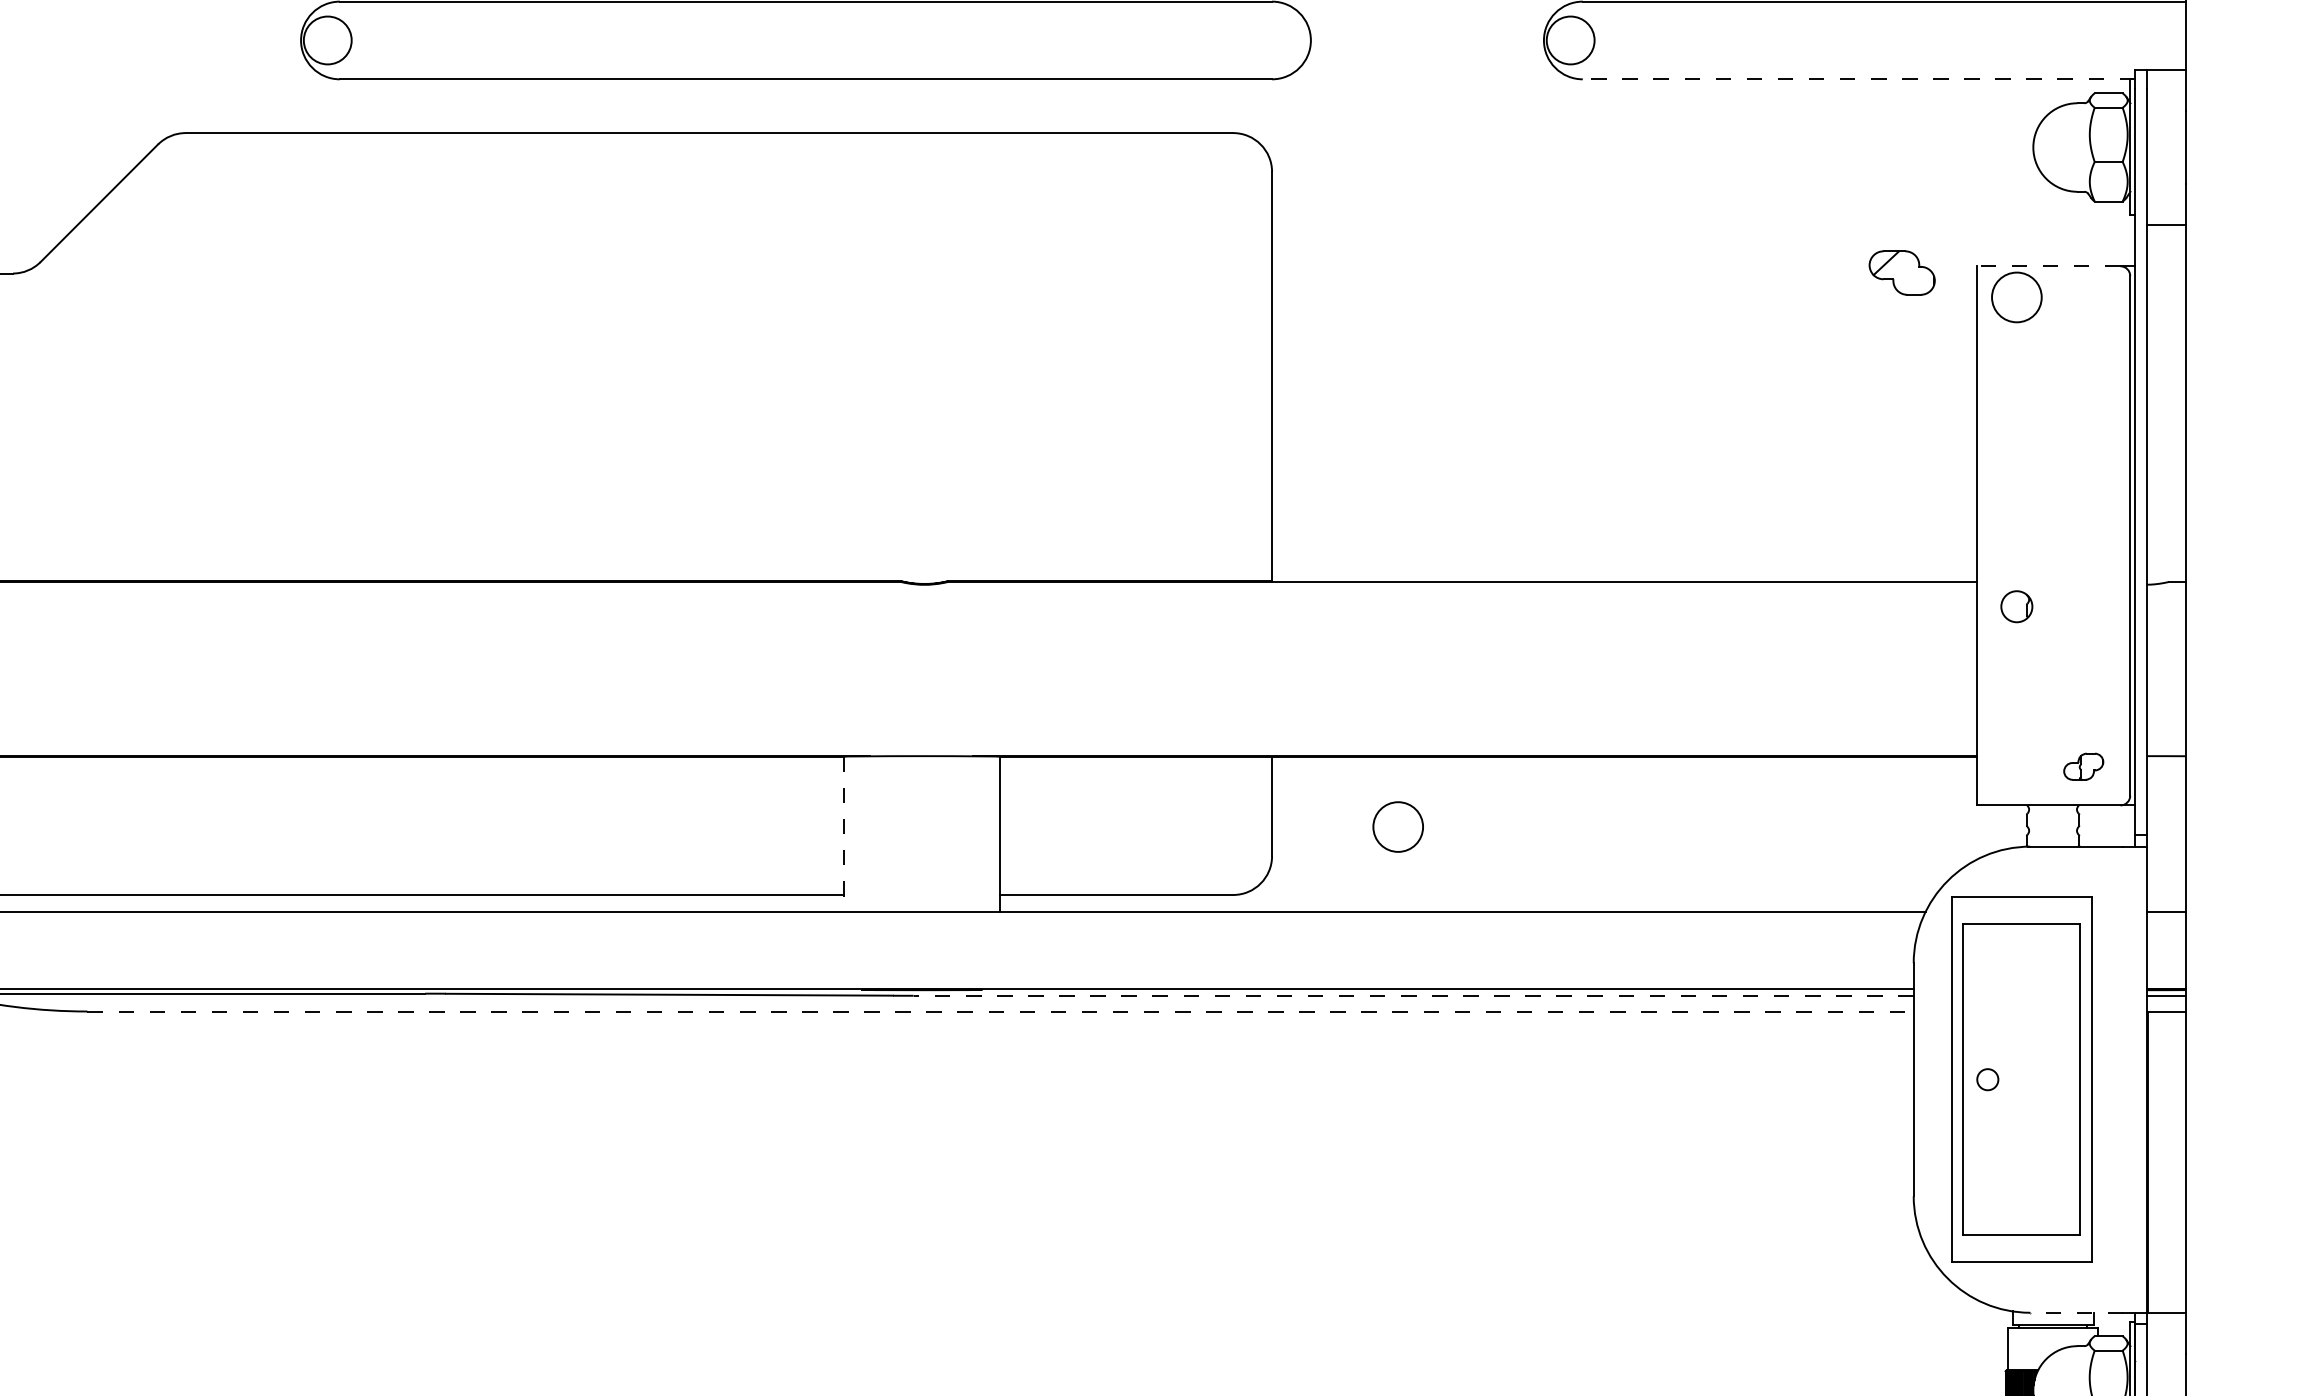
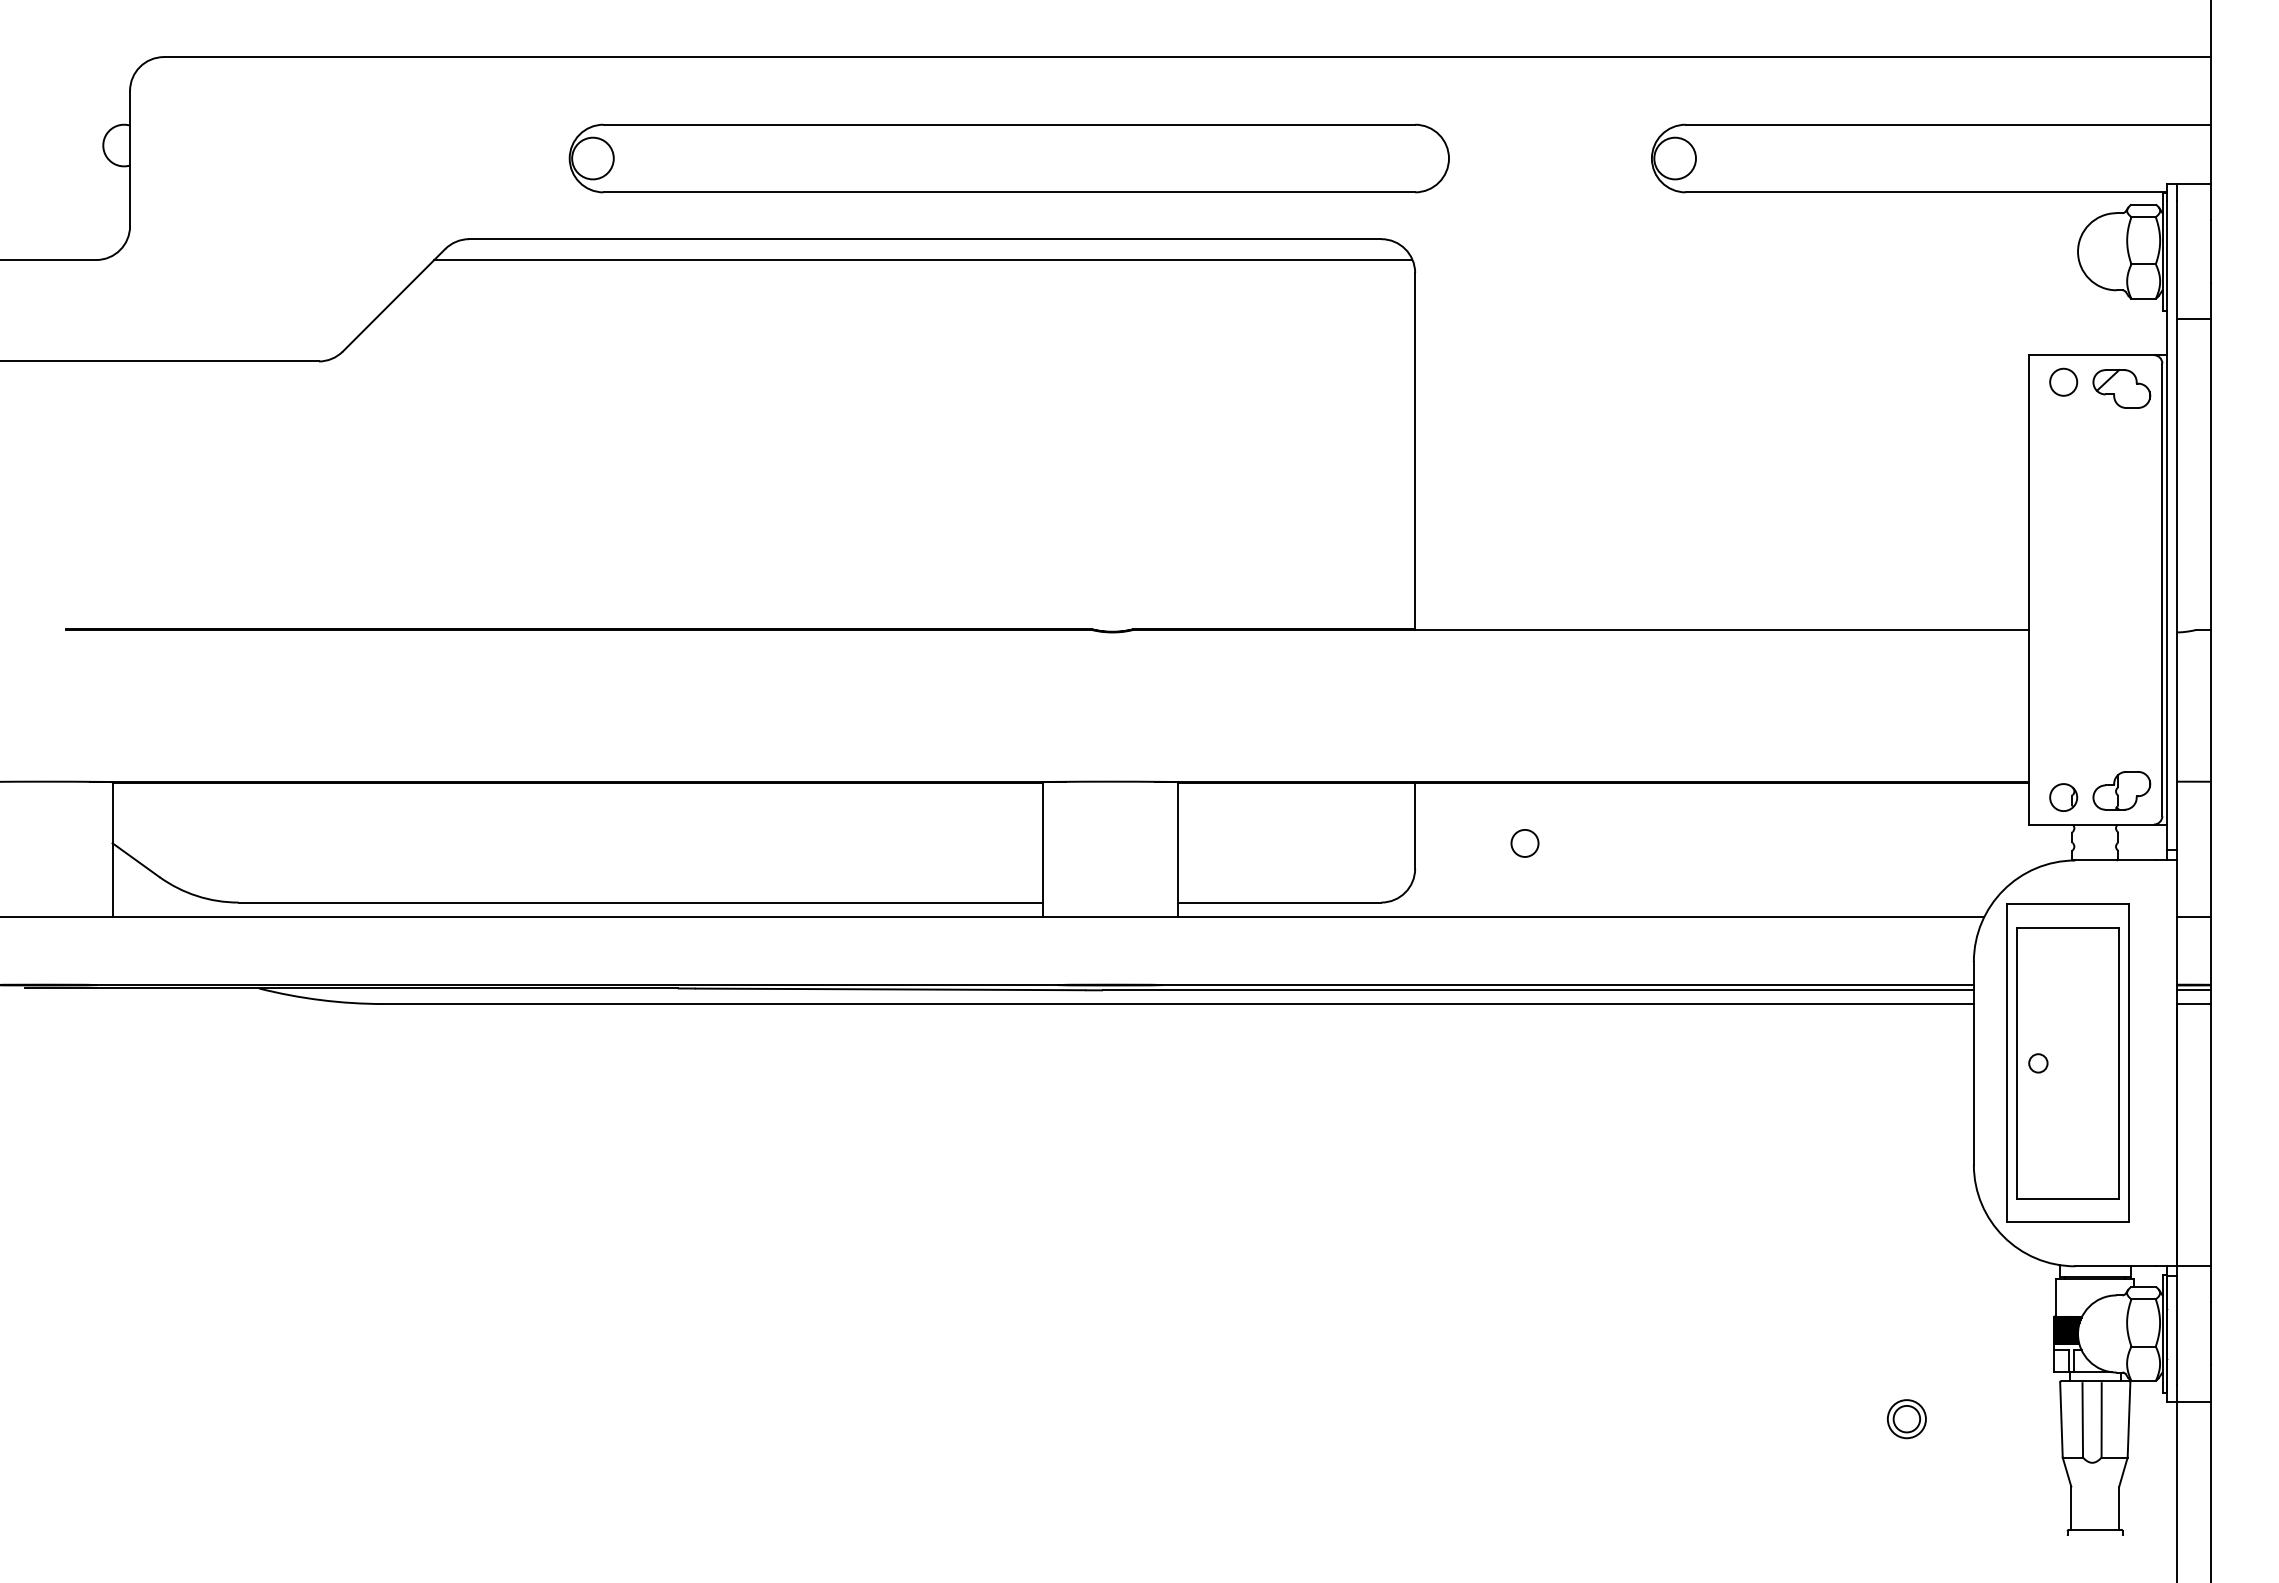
line: (1858, 79) -> (1925, 192), dashed -> solid
line: (707, 157) -> (923, 260), added
line: (2048, 266) -> (2091, 355), dashed -> solid
part: (1901, 272) -> (2121, 388), moved
circle: (2016, 296) -> (2063, 381), size x0.62
part: (2016, 606) -> (2063, 797), moved
part: (2083, 766) -> (2121, 790), size x1.67
circle: (1397, 827) -> (1524, 843), size x0.62
line: (844, 835) -> (1042, 850), dashed -> solid
line: (1412, 995) -> (1537, 990), dashed -> solid
line: (1001, 1012) -> (1179, 1004), dashed -> solid
line: (2076, 1312) -> (2115, 1266), dashed -> solid

